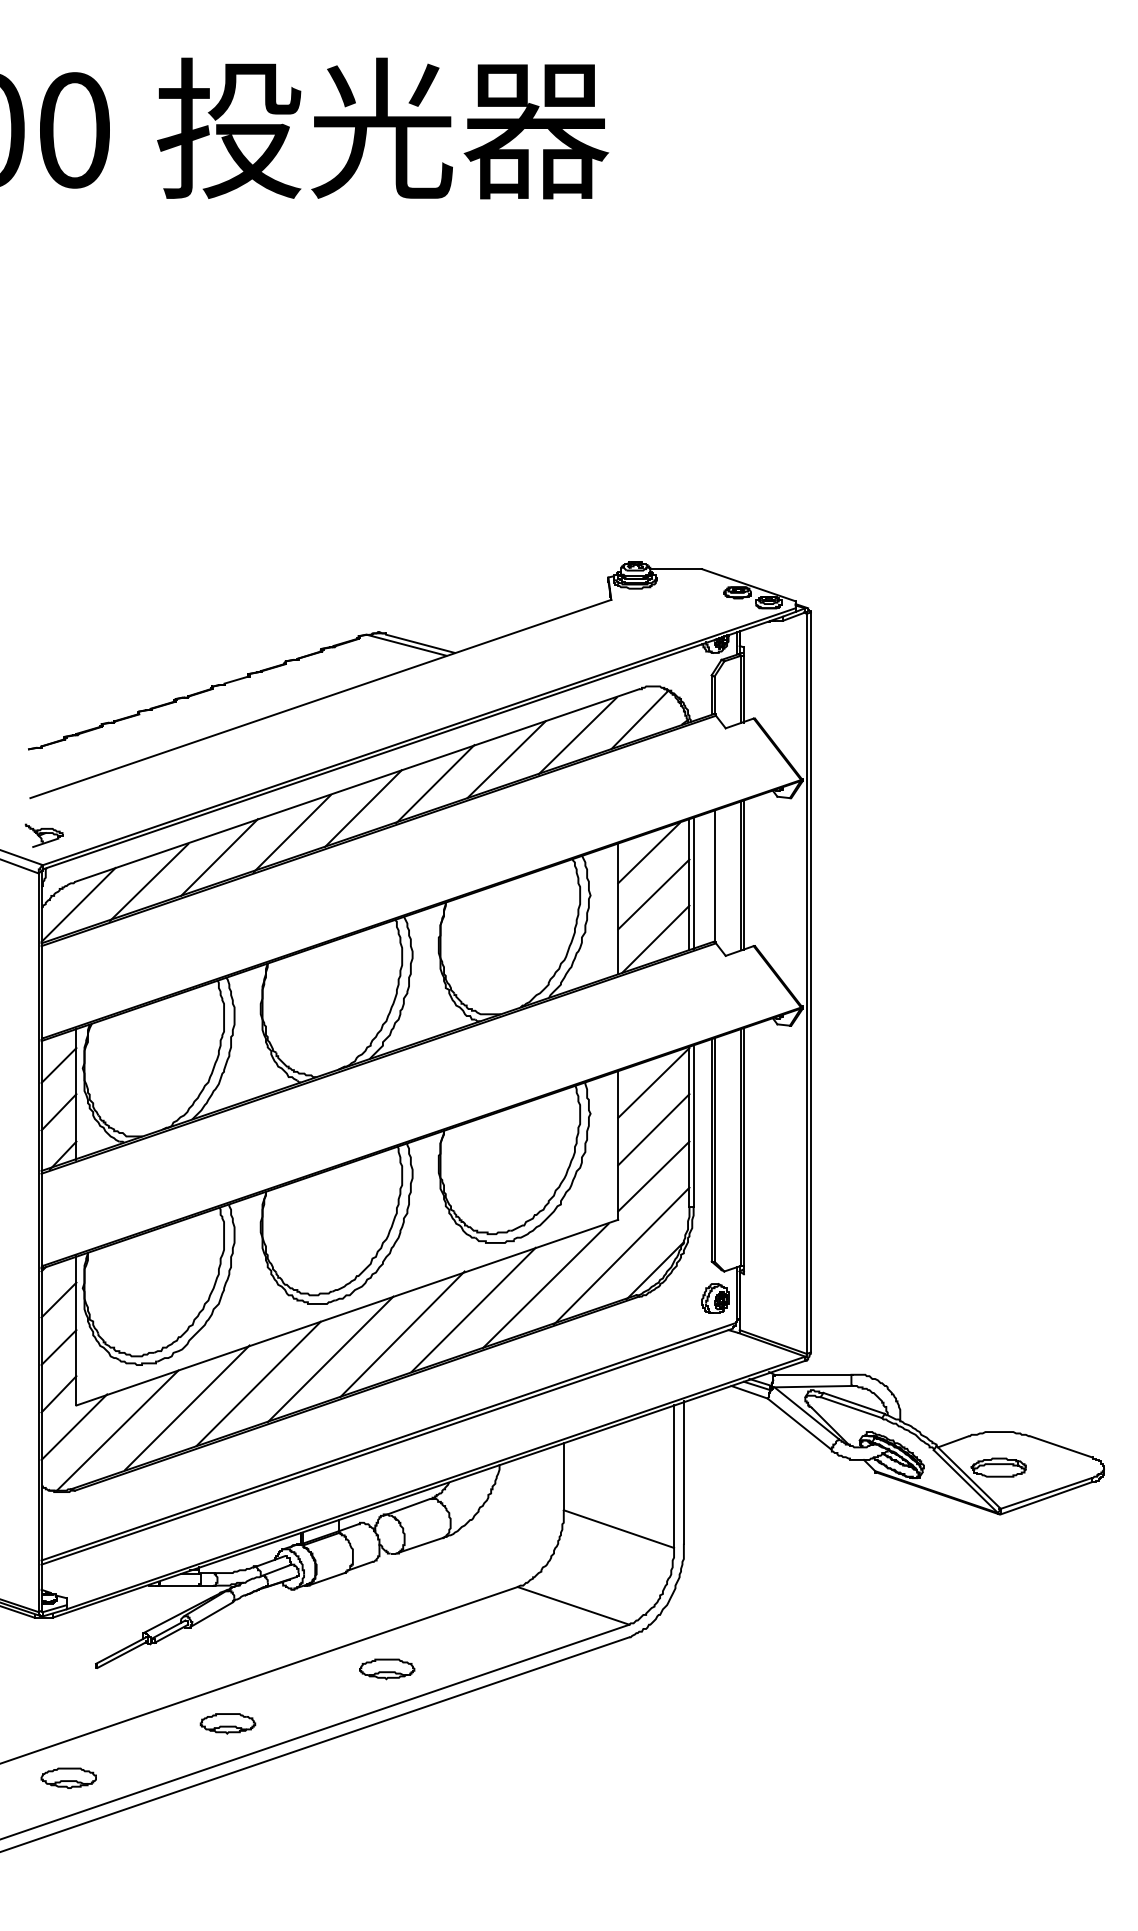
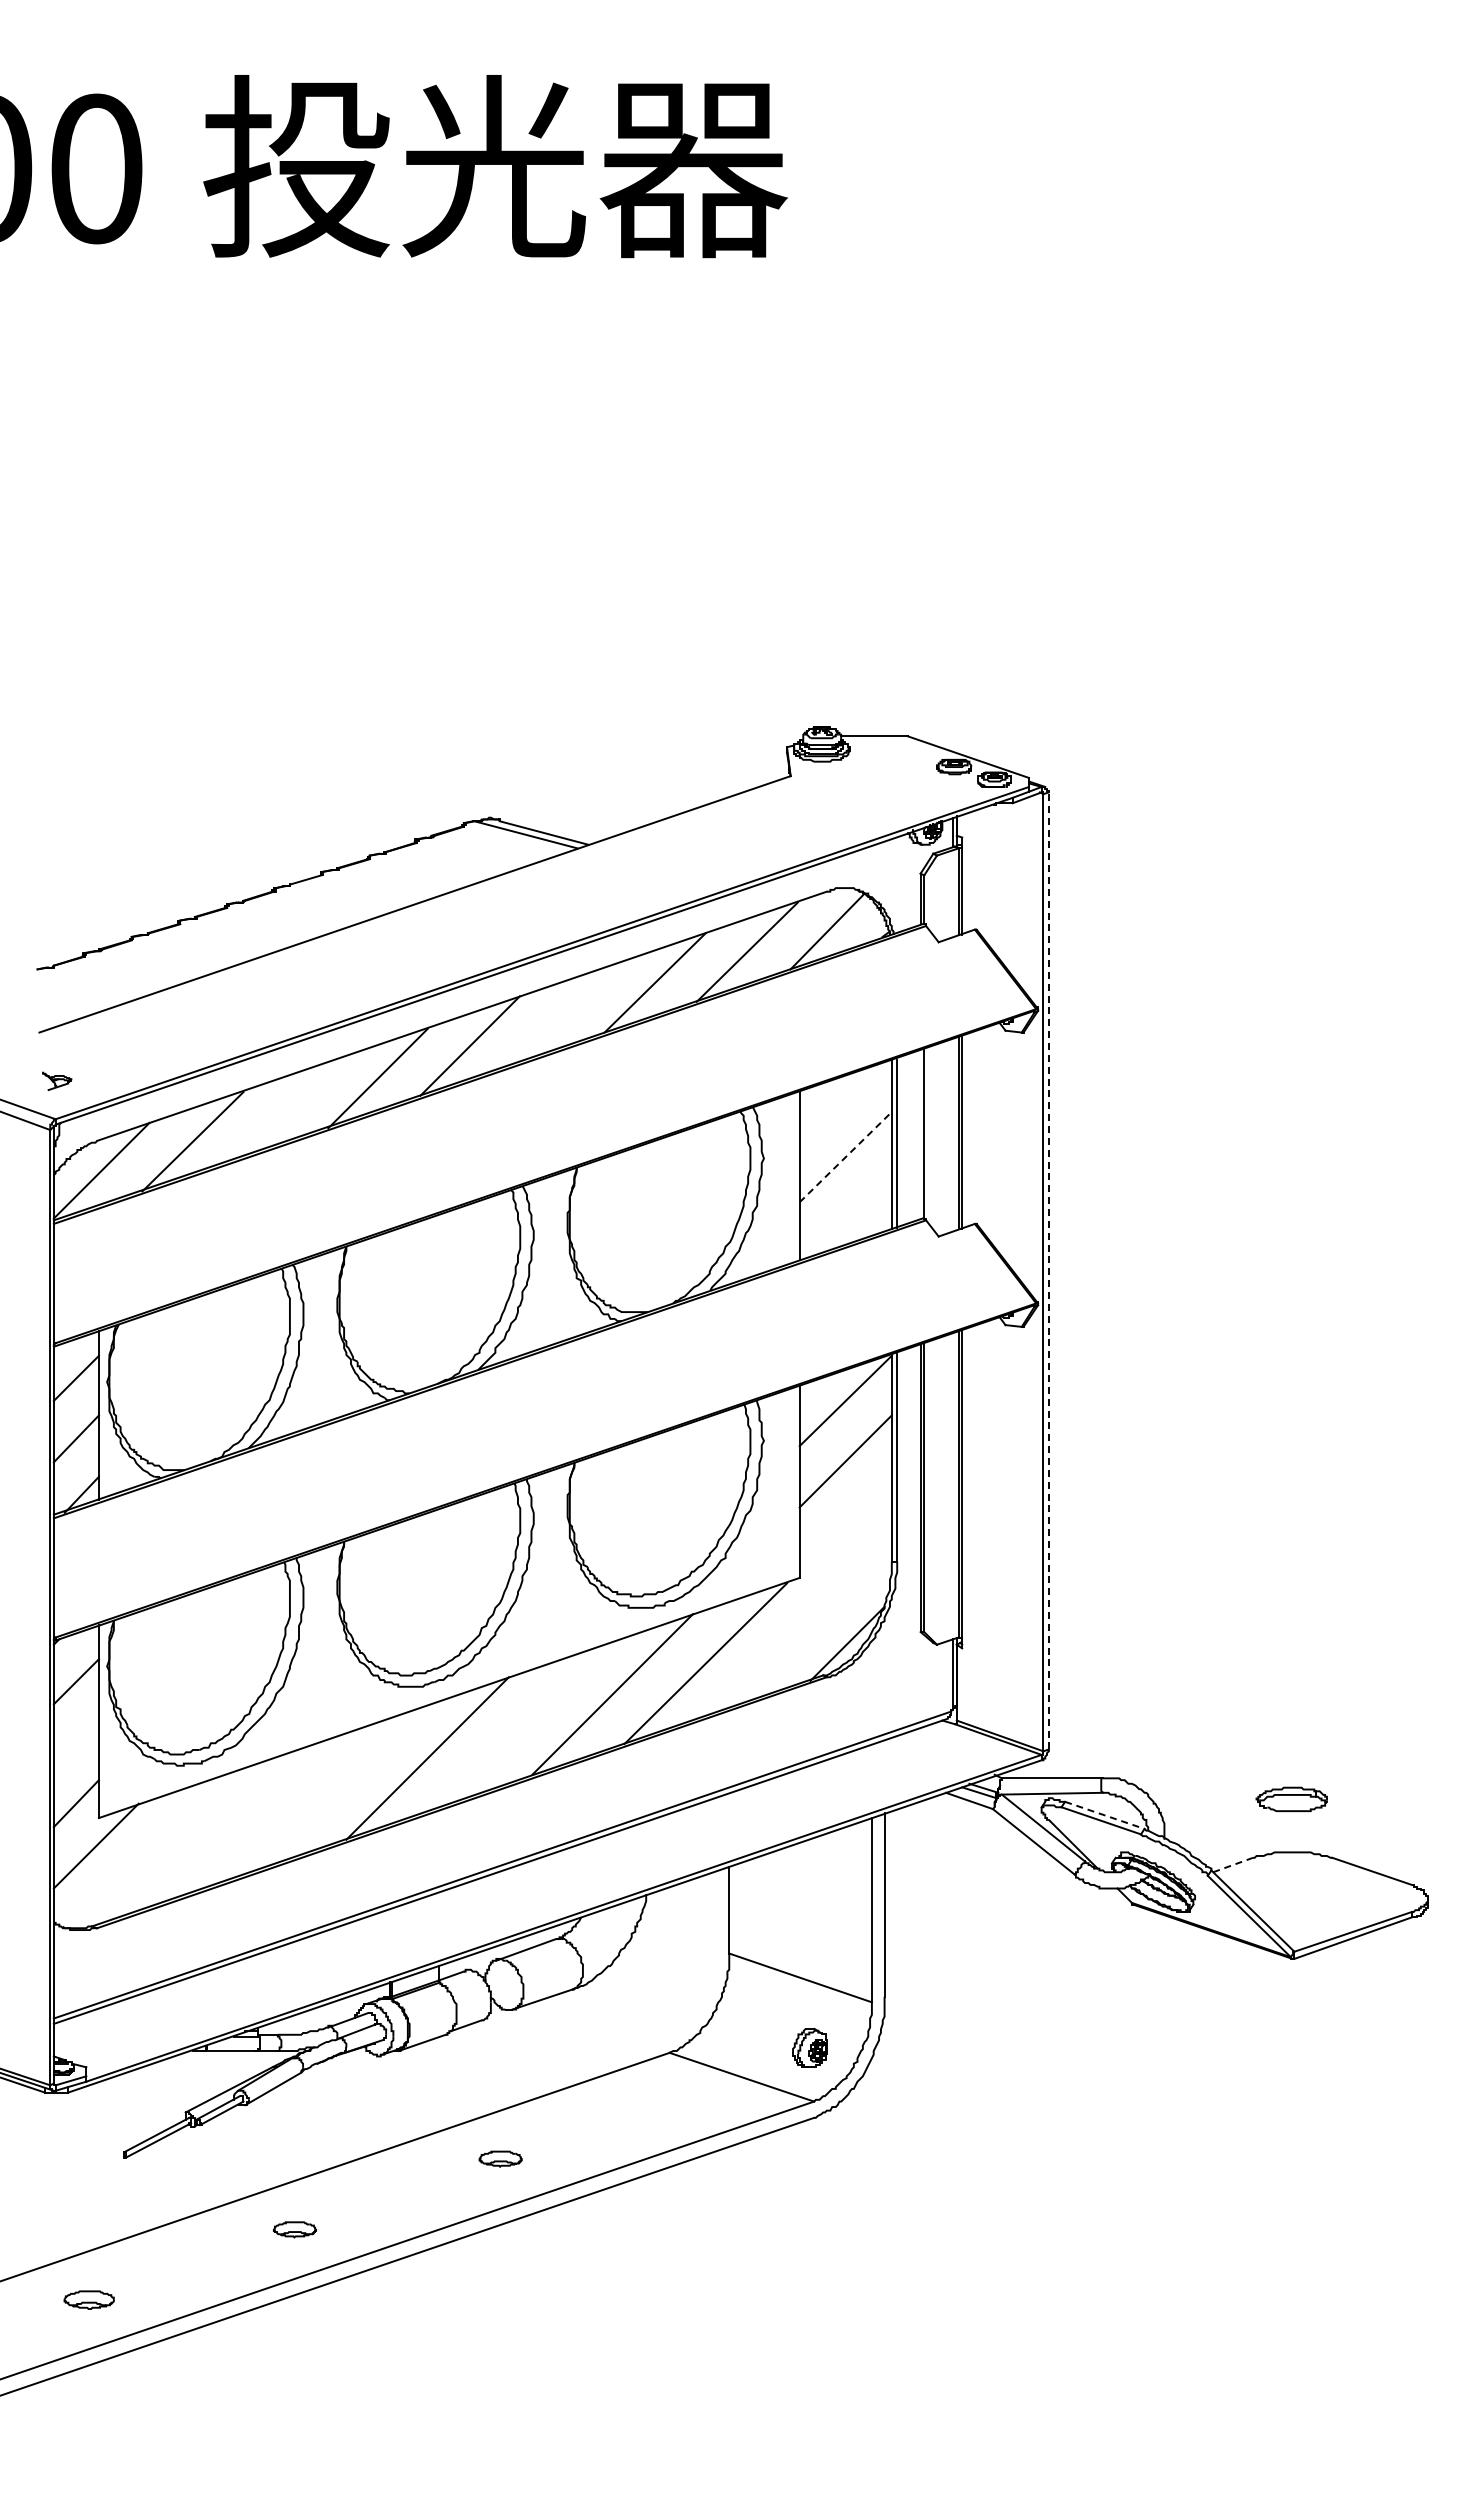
line: (434, 784) -> (562, 1014), removed
part: (43, 835) -> (56, 1081), size x0.6
line: (649, 852) -> (839, 1103), removed
line: (219, 856) -> (283, 1108), removed
line: (653, 894) -> (845, 1157), solid -> dashed
line: (655, 938) -> (848, 1214), removed
line: (810, 982) -> (1048, 1270), solid -> dashed
line: (653, 1176) -> (845, 1521), removed
line: (621, 1255) -> (803, 1624), removed
part: (714, 1298) -> (809, 2047), moved
line: (402, 1333) -> (520, 1725), removed
line: (58, 1347) -> (75, 1742), removed
line: (258, 1383) -> (334, 1789), removed
line: (853, 1403) -> (1104, 1815), solid -> dashed
line: (187, 1407) -> (242, 1820), removed
line: (117, 1430) -> (151, 1850), removed
line: (953, 1441) -> (1233, 1864), solid -> dashed
part: (998, 1467) -> (1291, 1799), moved
part: (386, 1668) -> (500, 2158), size x0.6
part: (227, 1723) -> (294, 2229), size x0.6
part: (69, 1777) -> (89, 2299), size x0.7

